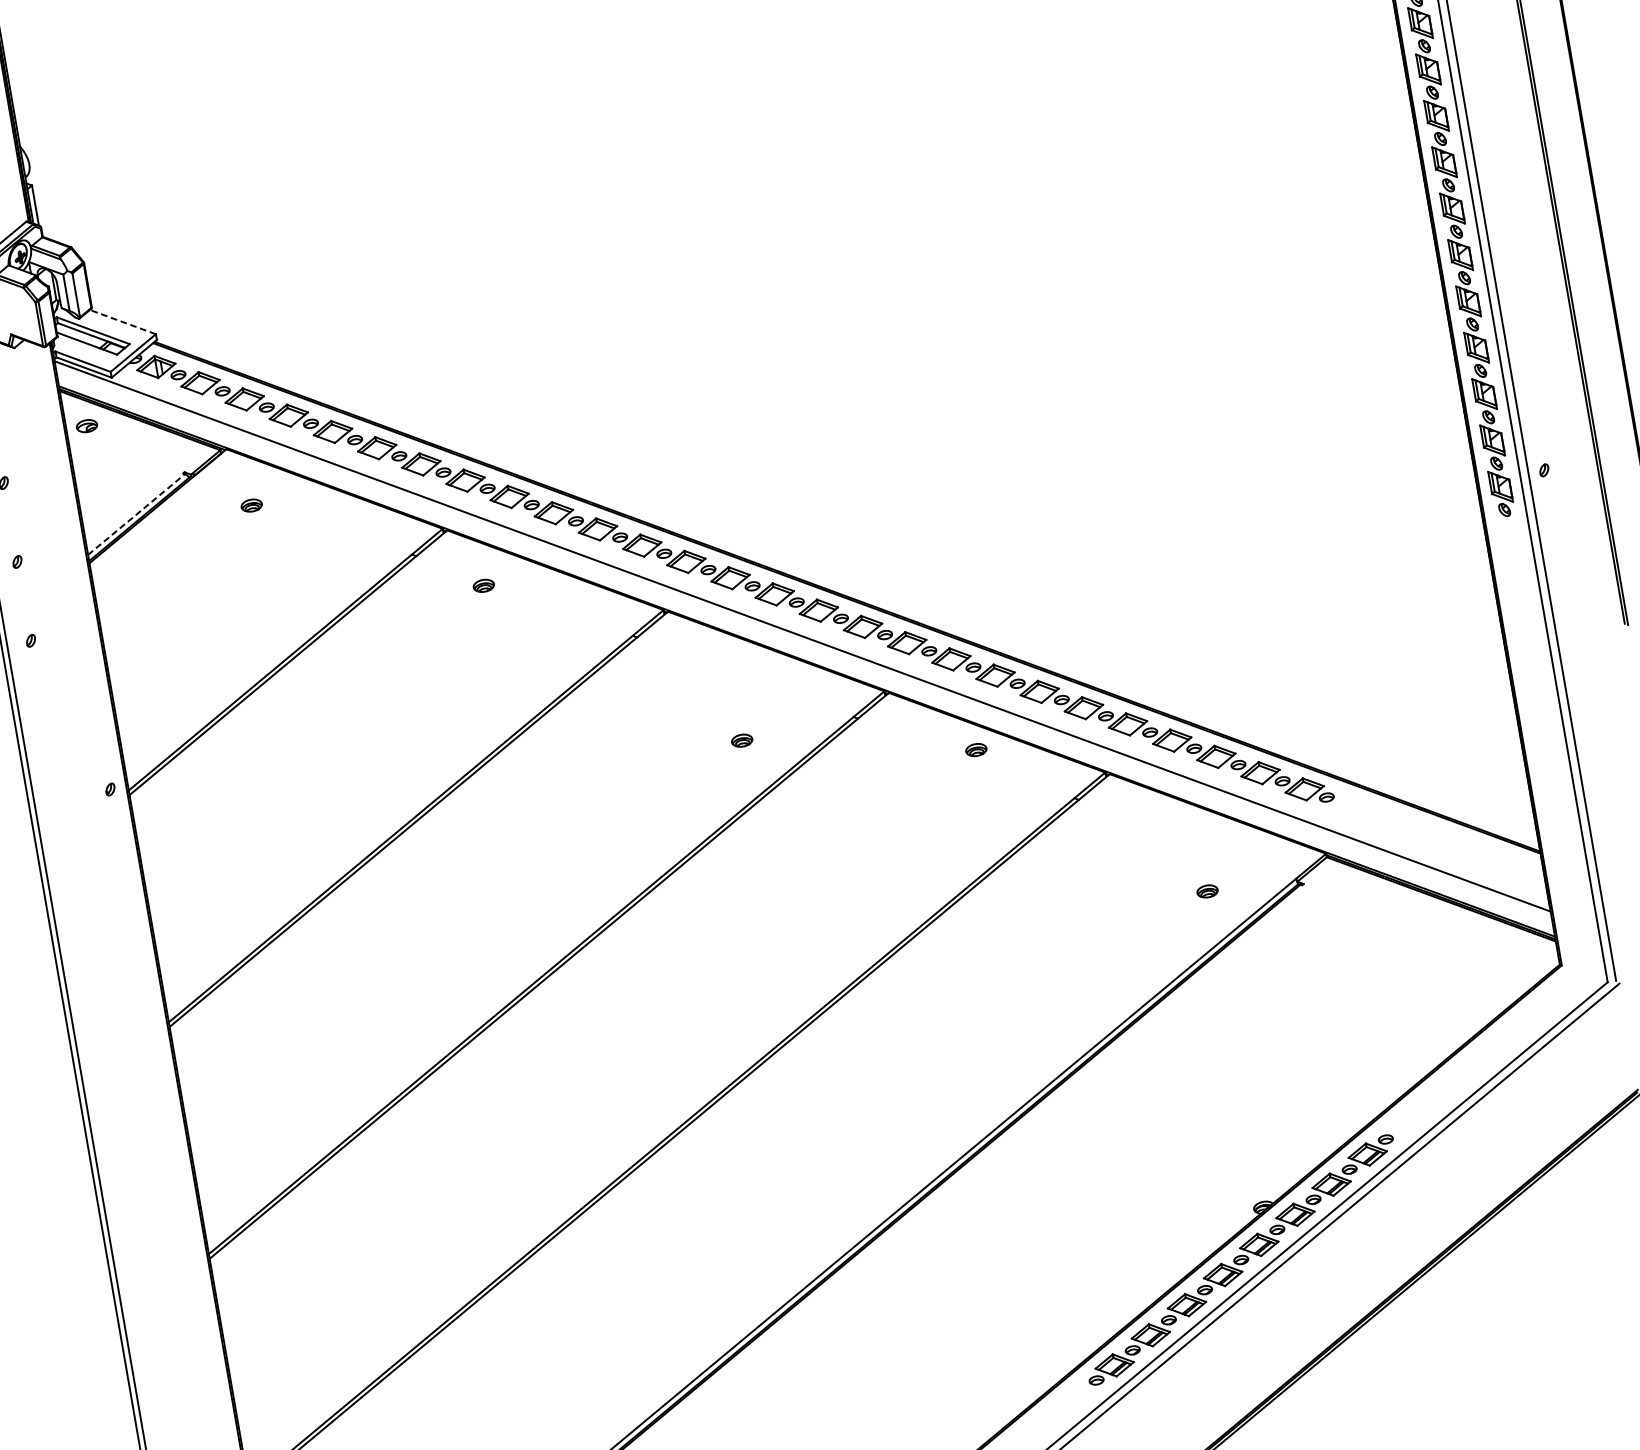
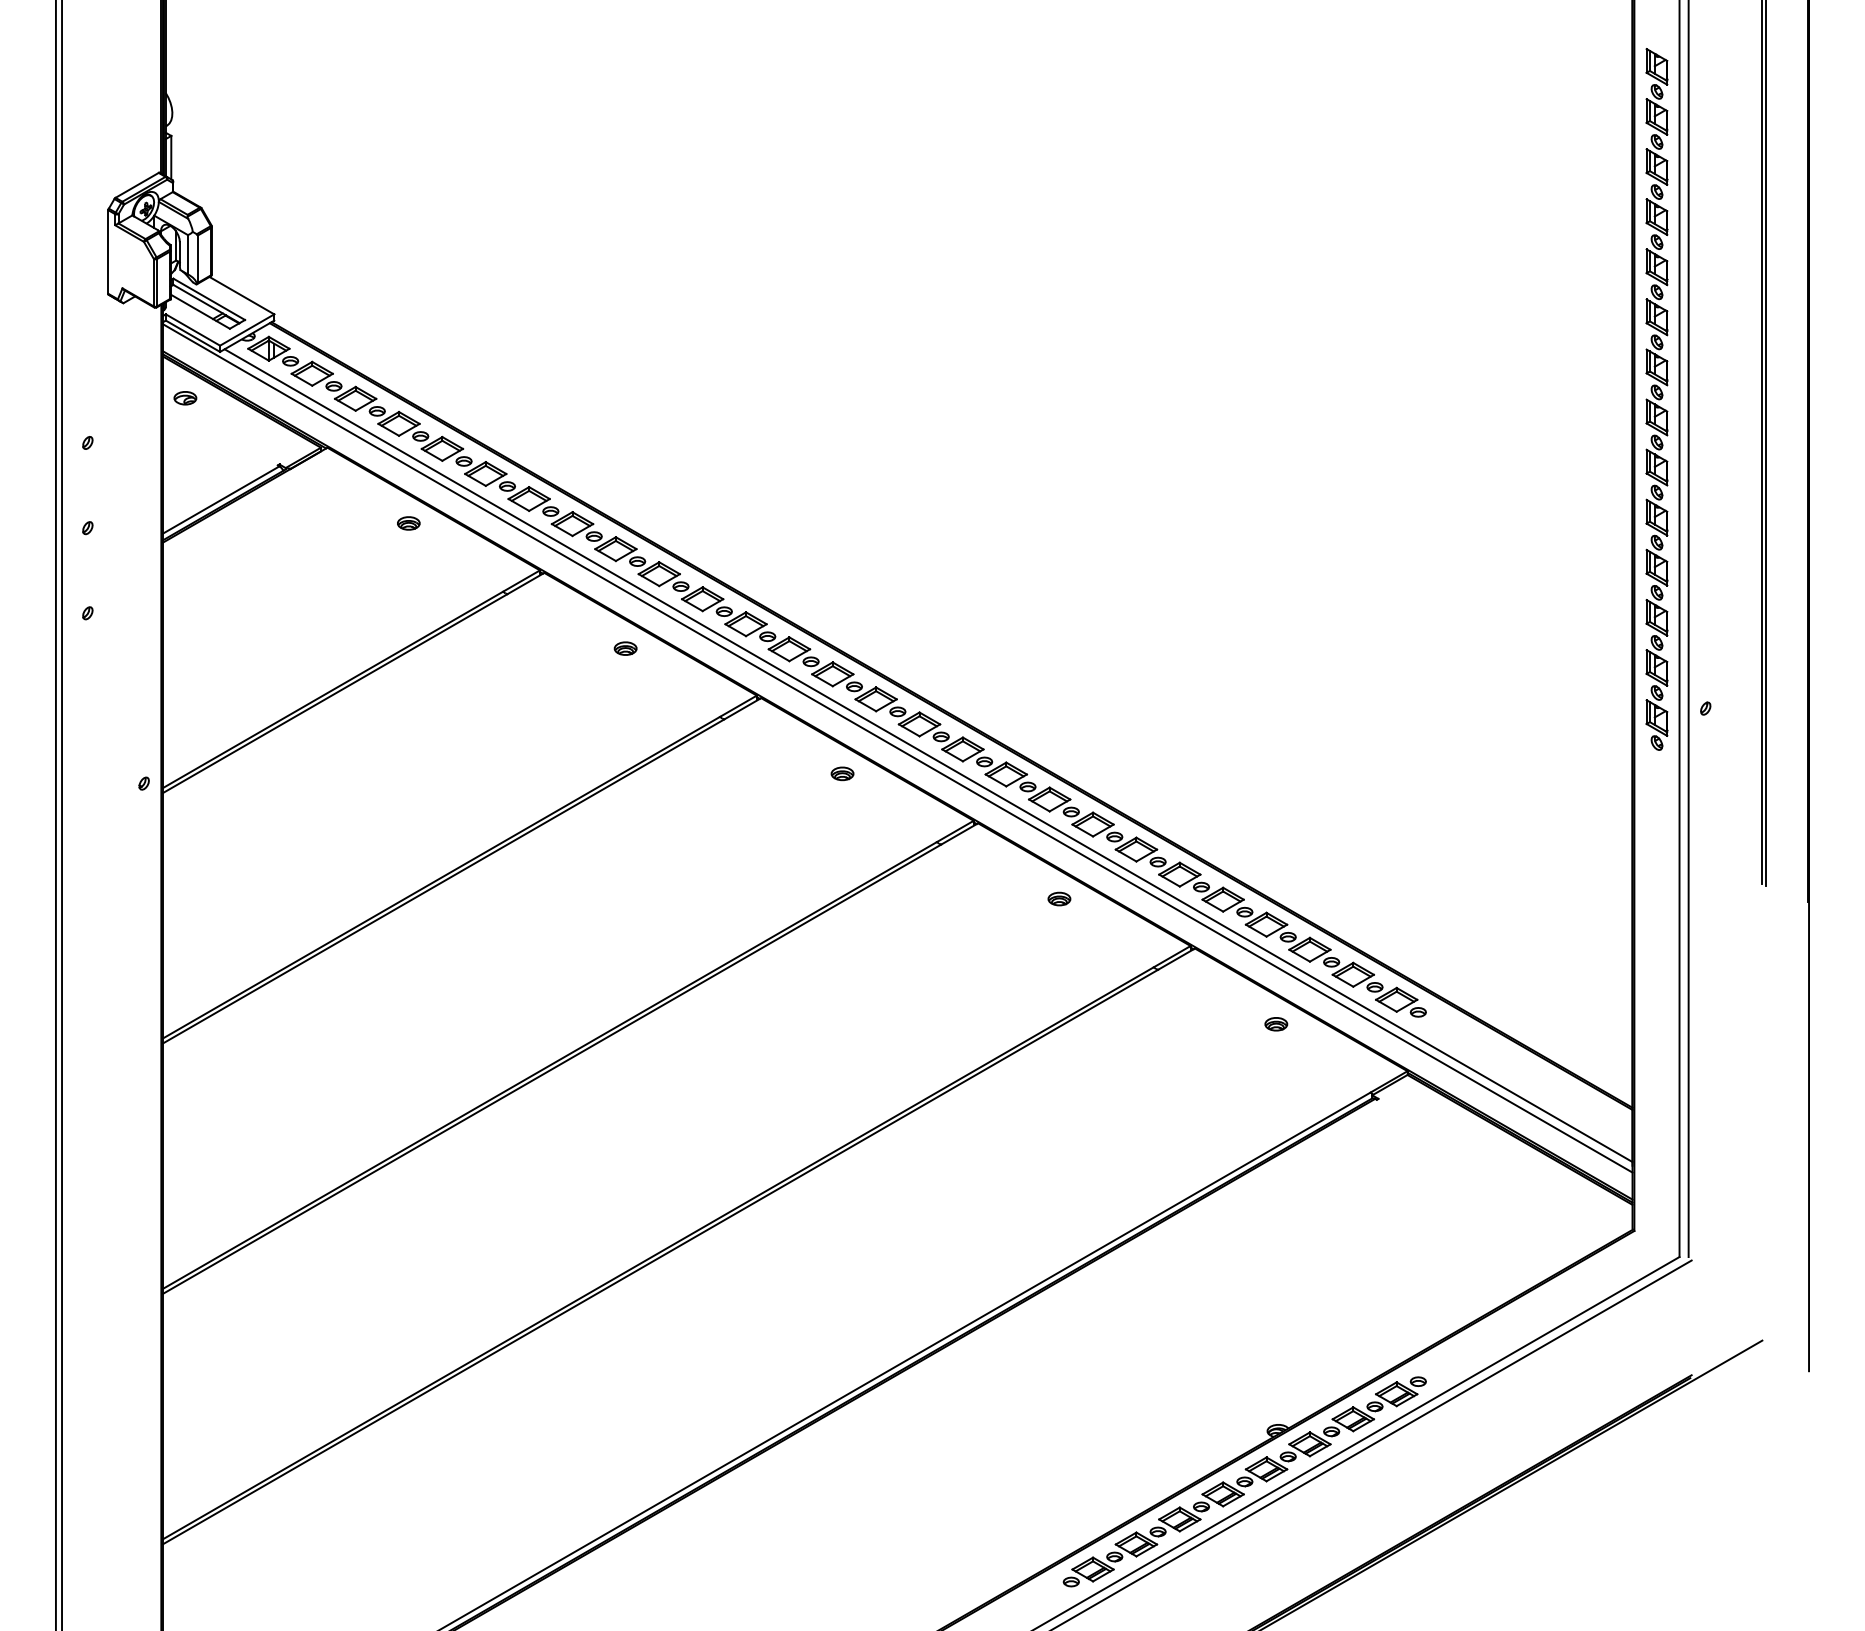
line: (122, 322) -> (241, 295), dashed -> solid
part: (251, 505) -> (408, 523), moved
line: (136, 514) -> (221, 499), dashed -> solid
part: (483, 585) -> (625, 648), moved
line: (832, 638) -> (928, 755), added
part: (742, 740) -> (842, 773), moved
part: (1207, 891) -> (1276, 1024), moved

